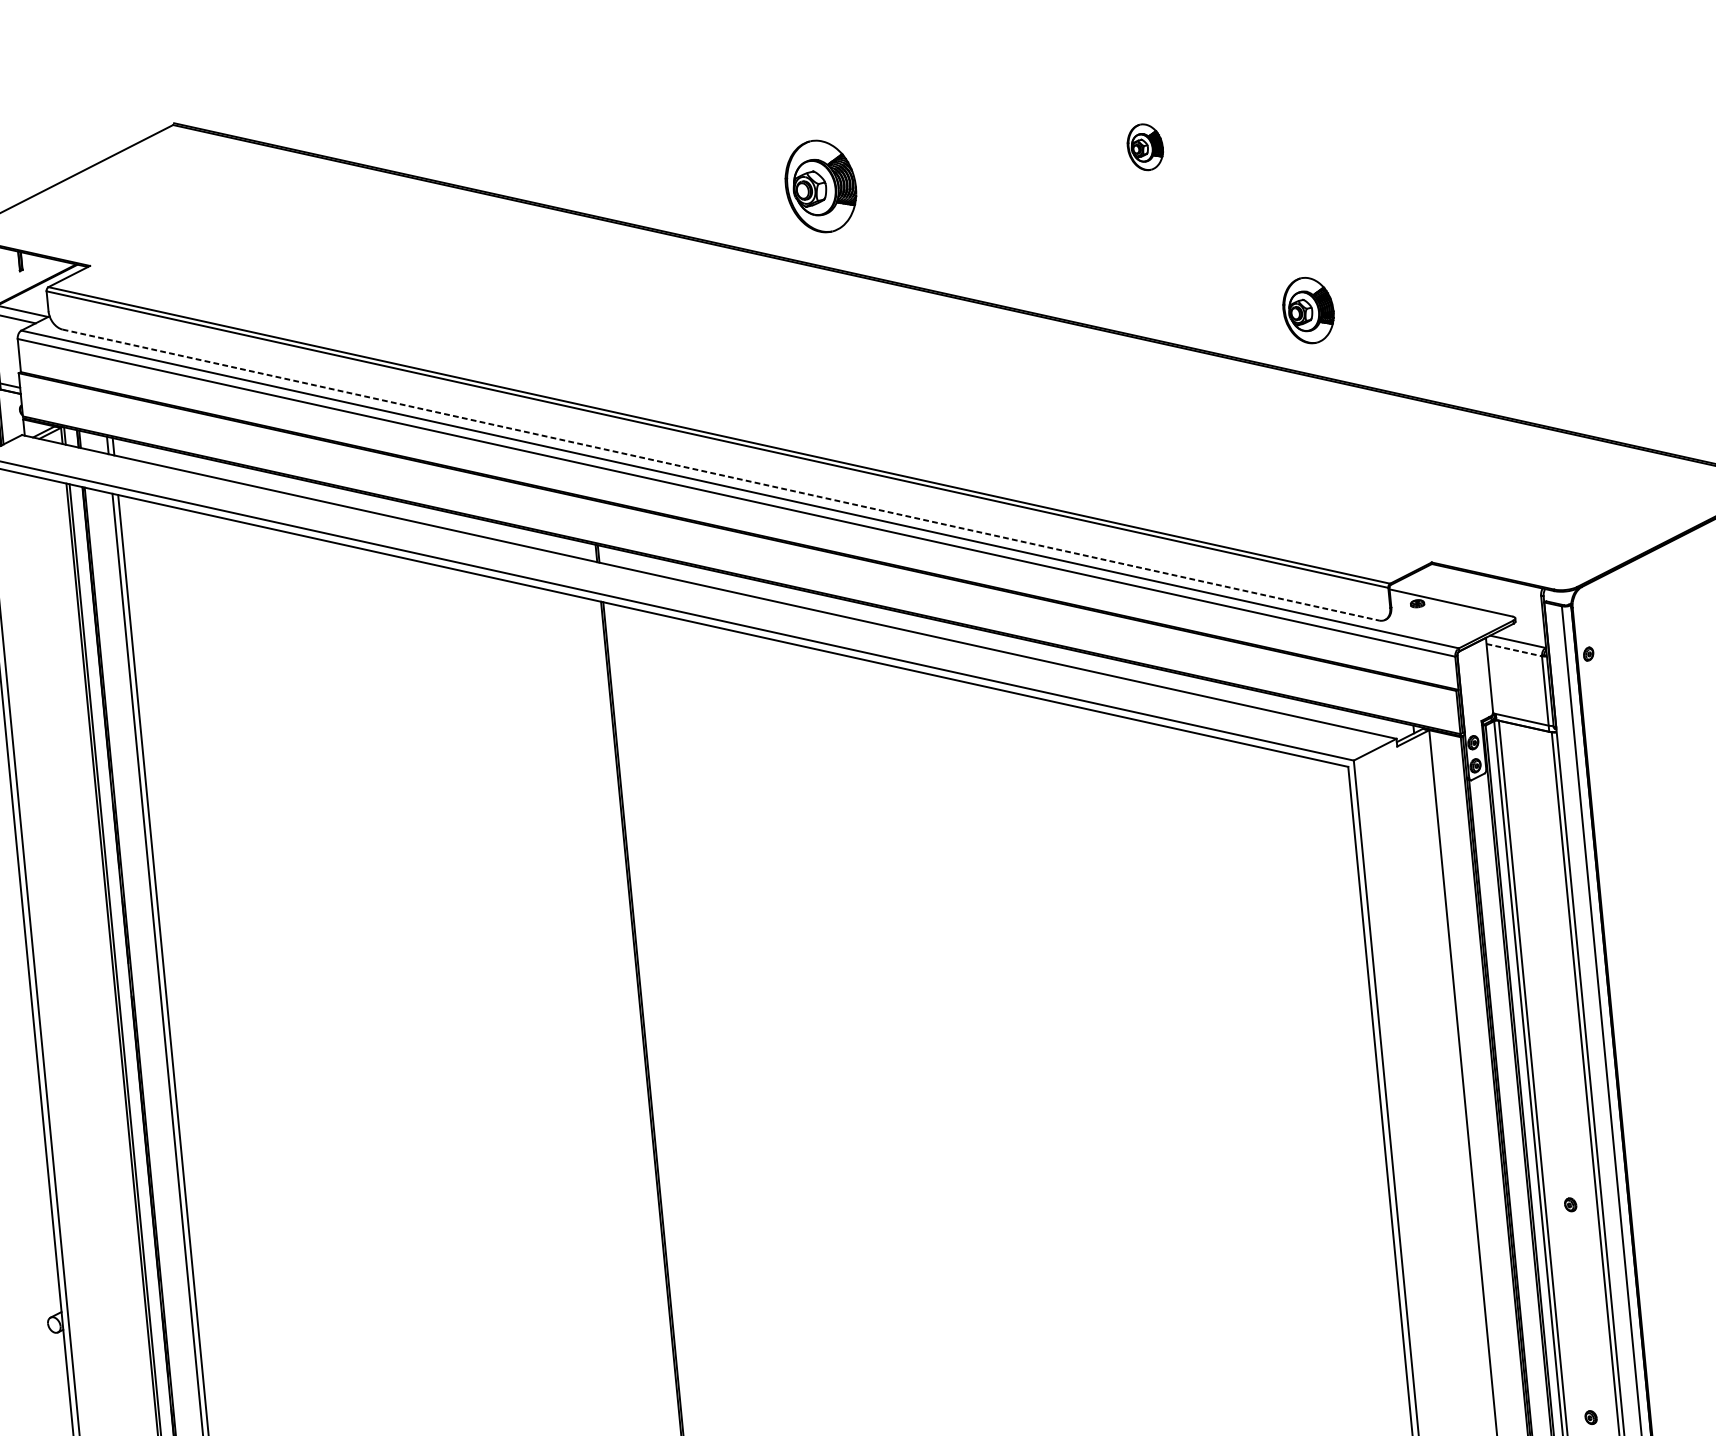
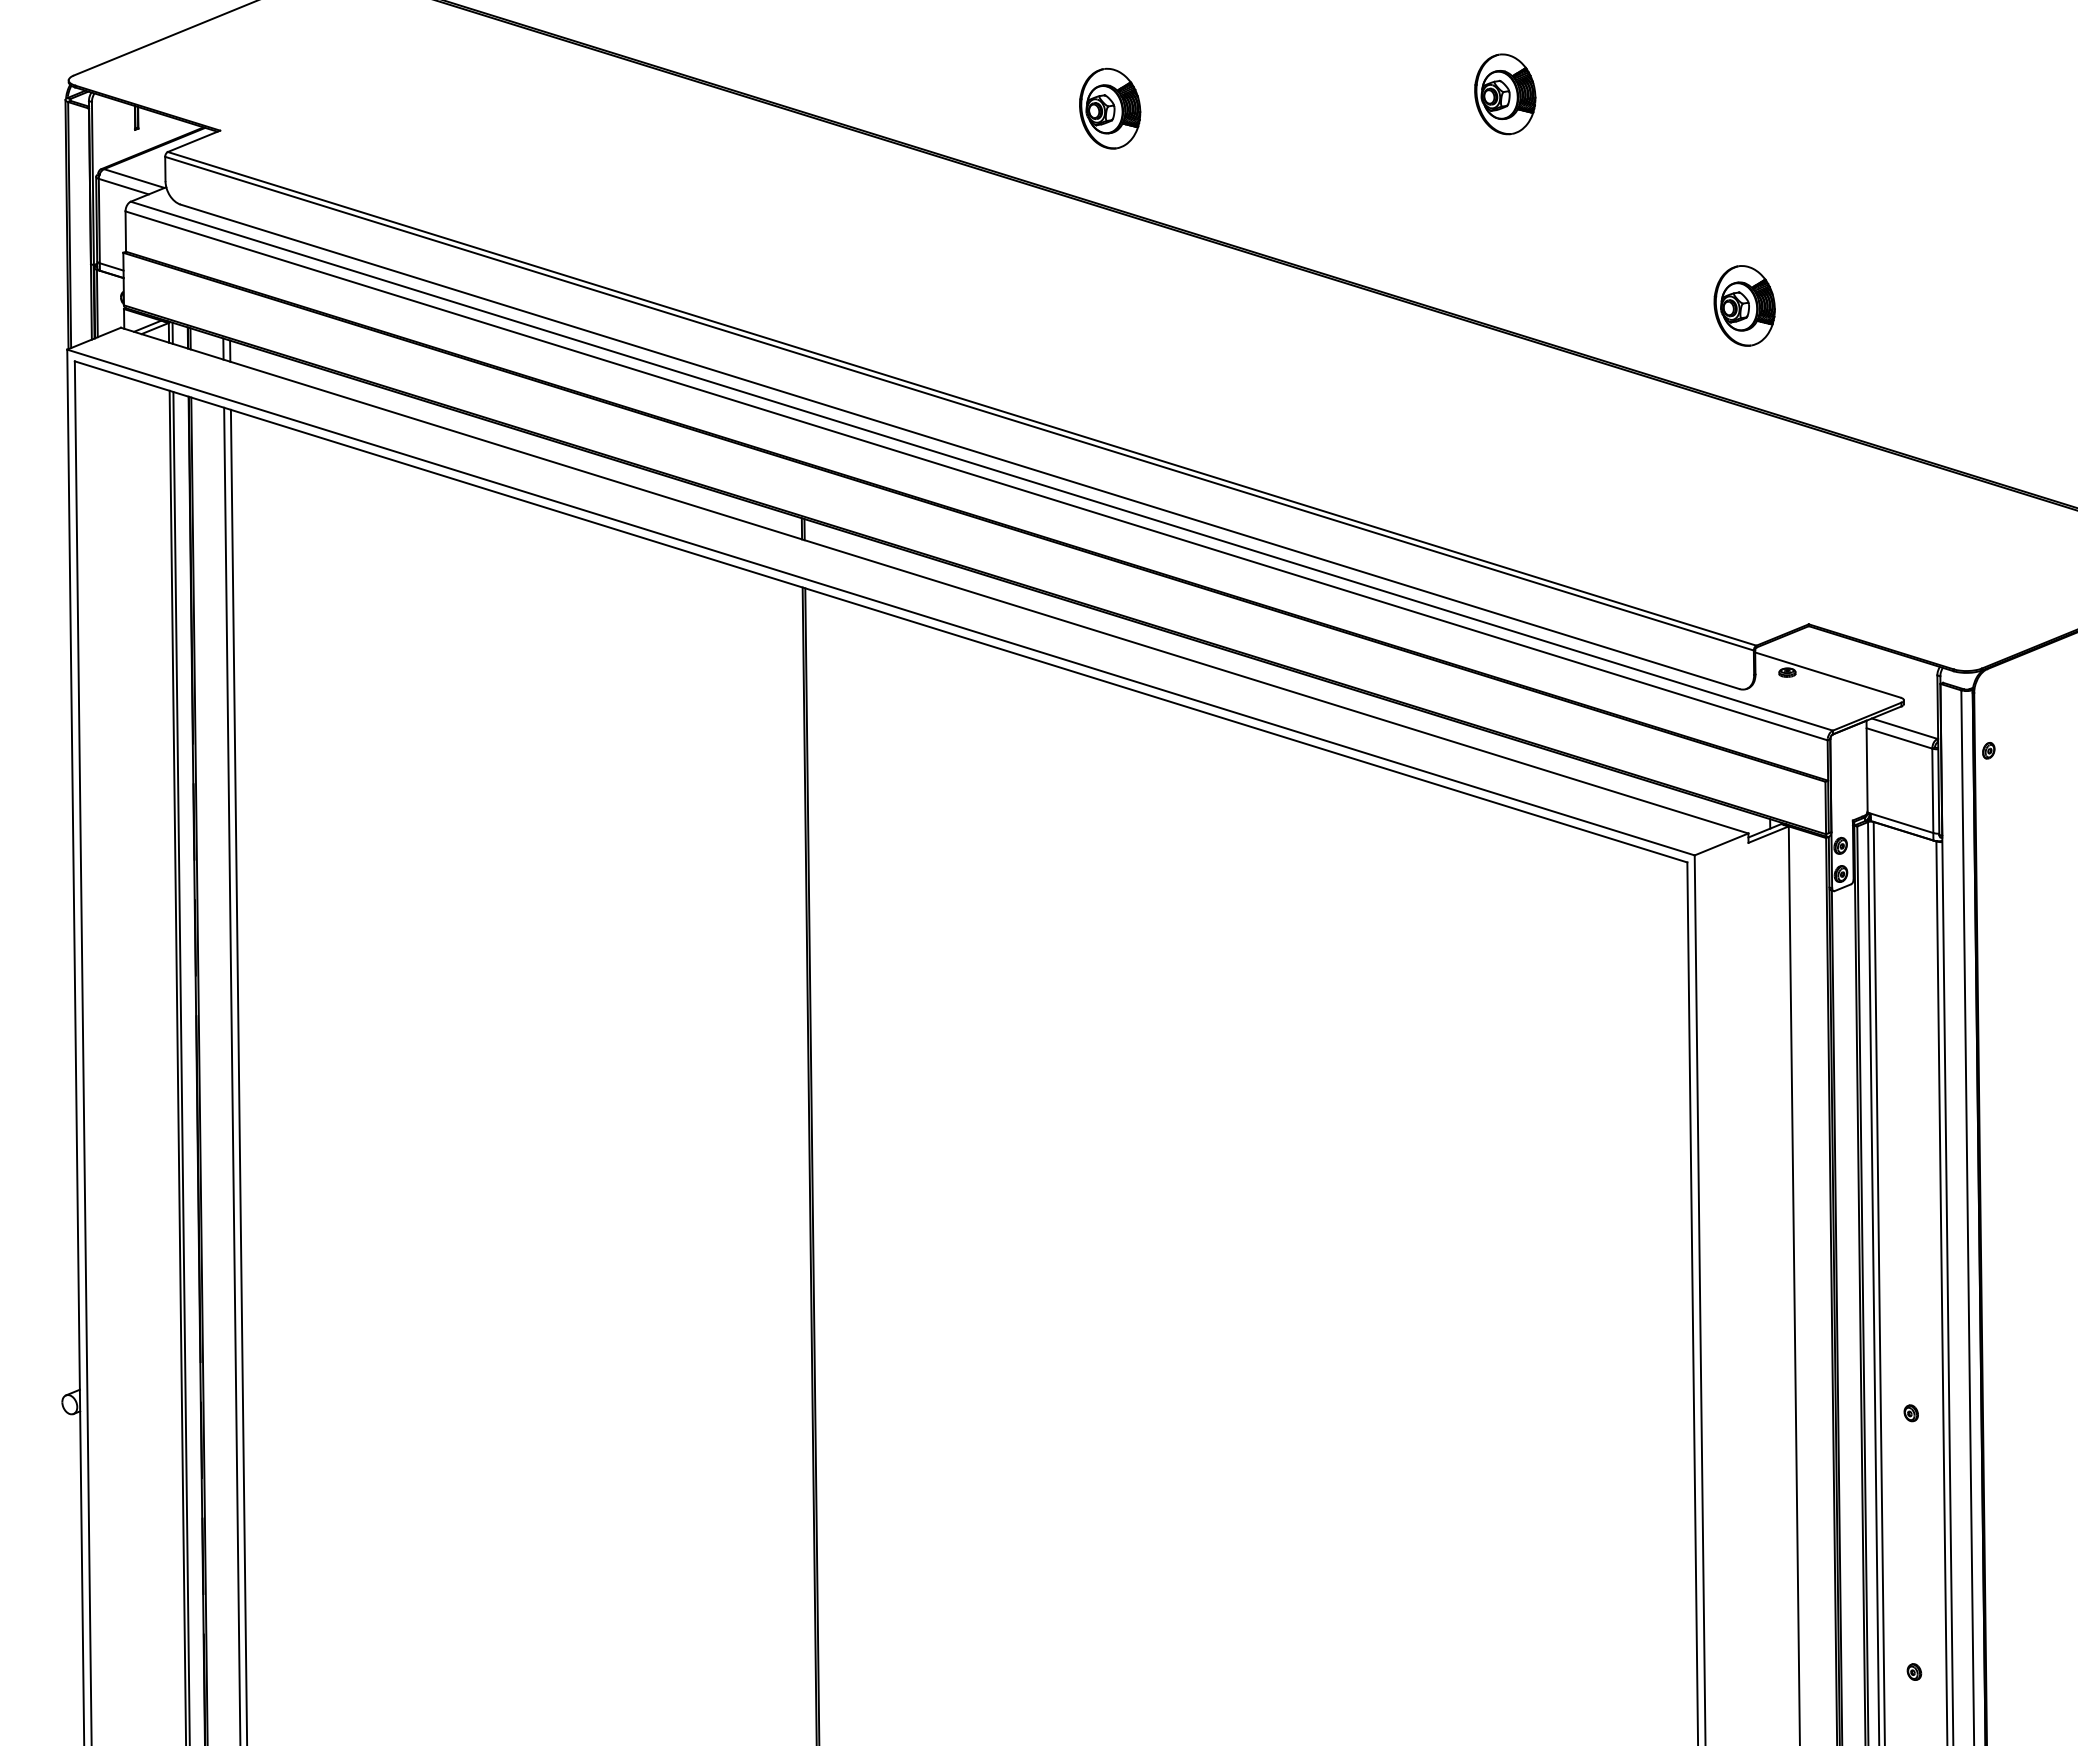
part: (1145, 147) -> (1505, 94), size x1.43
part: (821, 186) -> (1110, 108), size x0.71
part: (1308, 310) -> (1744, 305), moved
line: (721, 474) -> (960, 446), dashed -> solid
line: (1514, 650) -> (1899, 738), dashed -> solid

